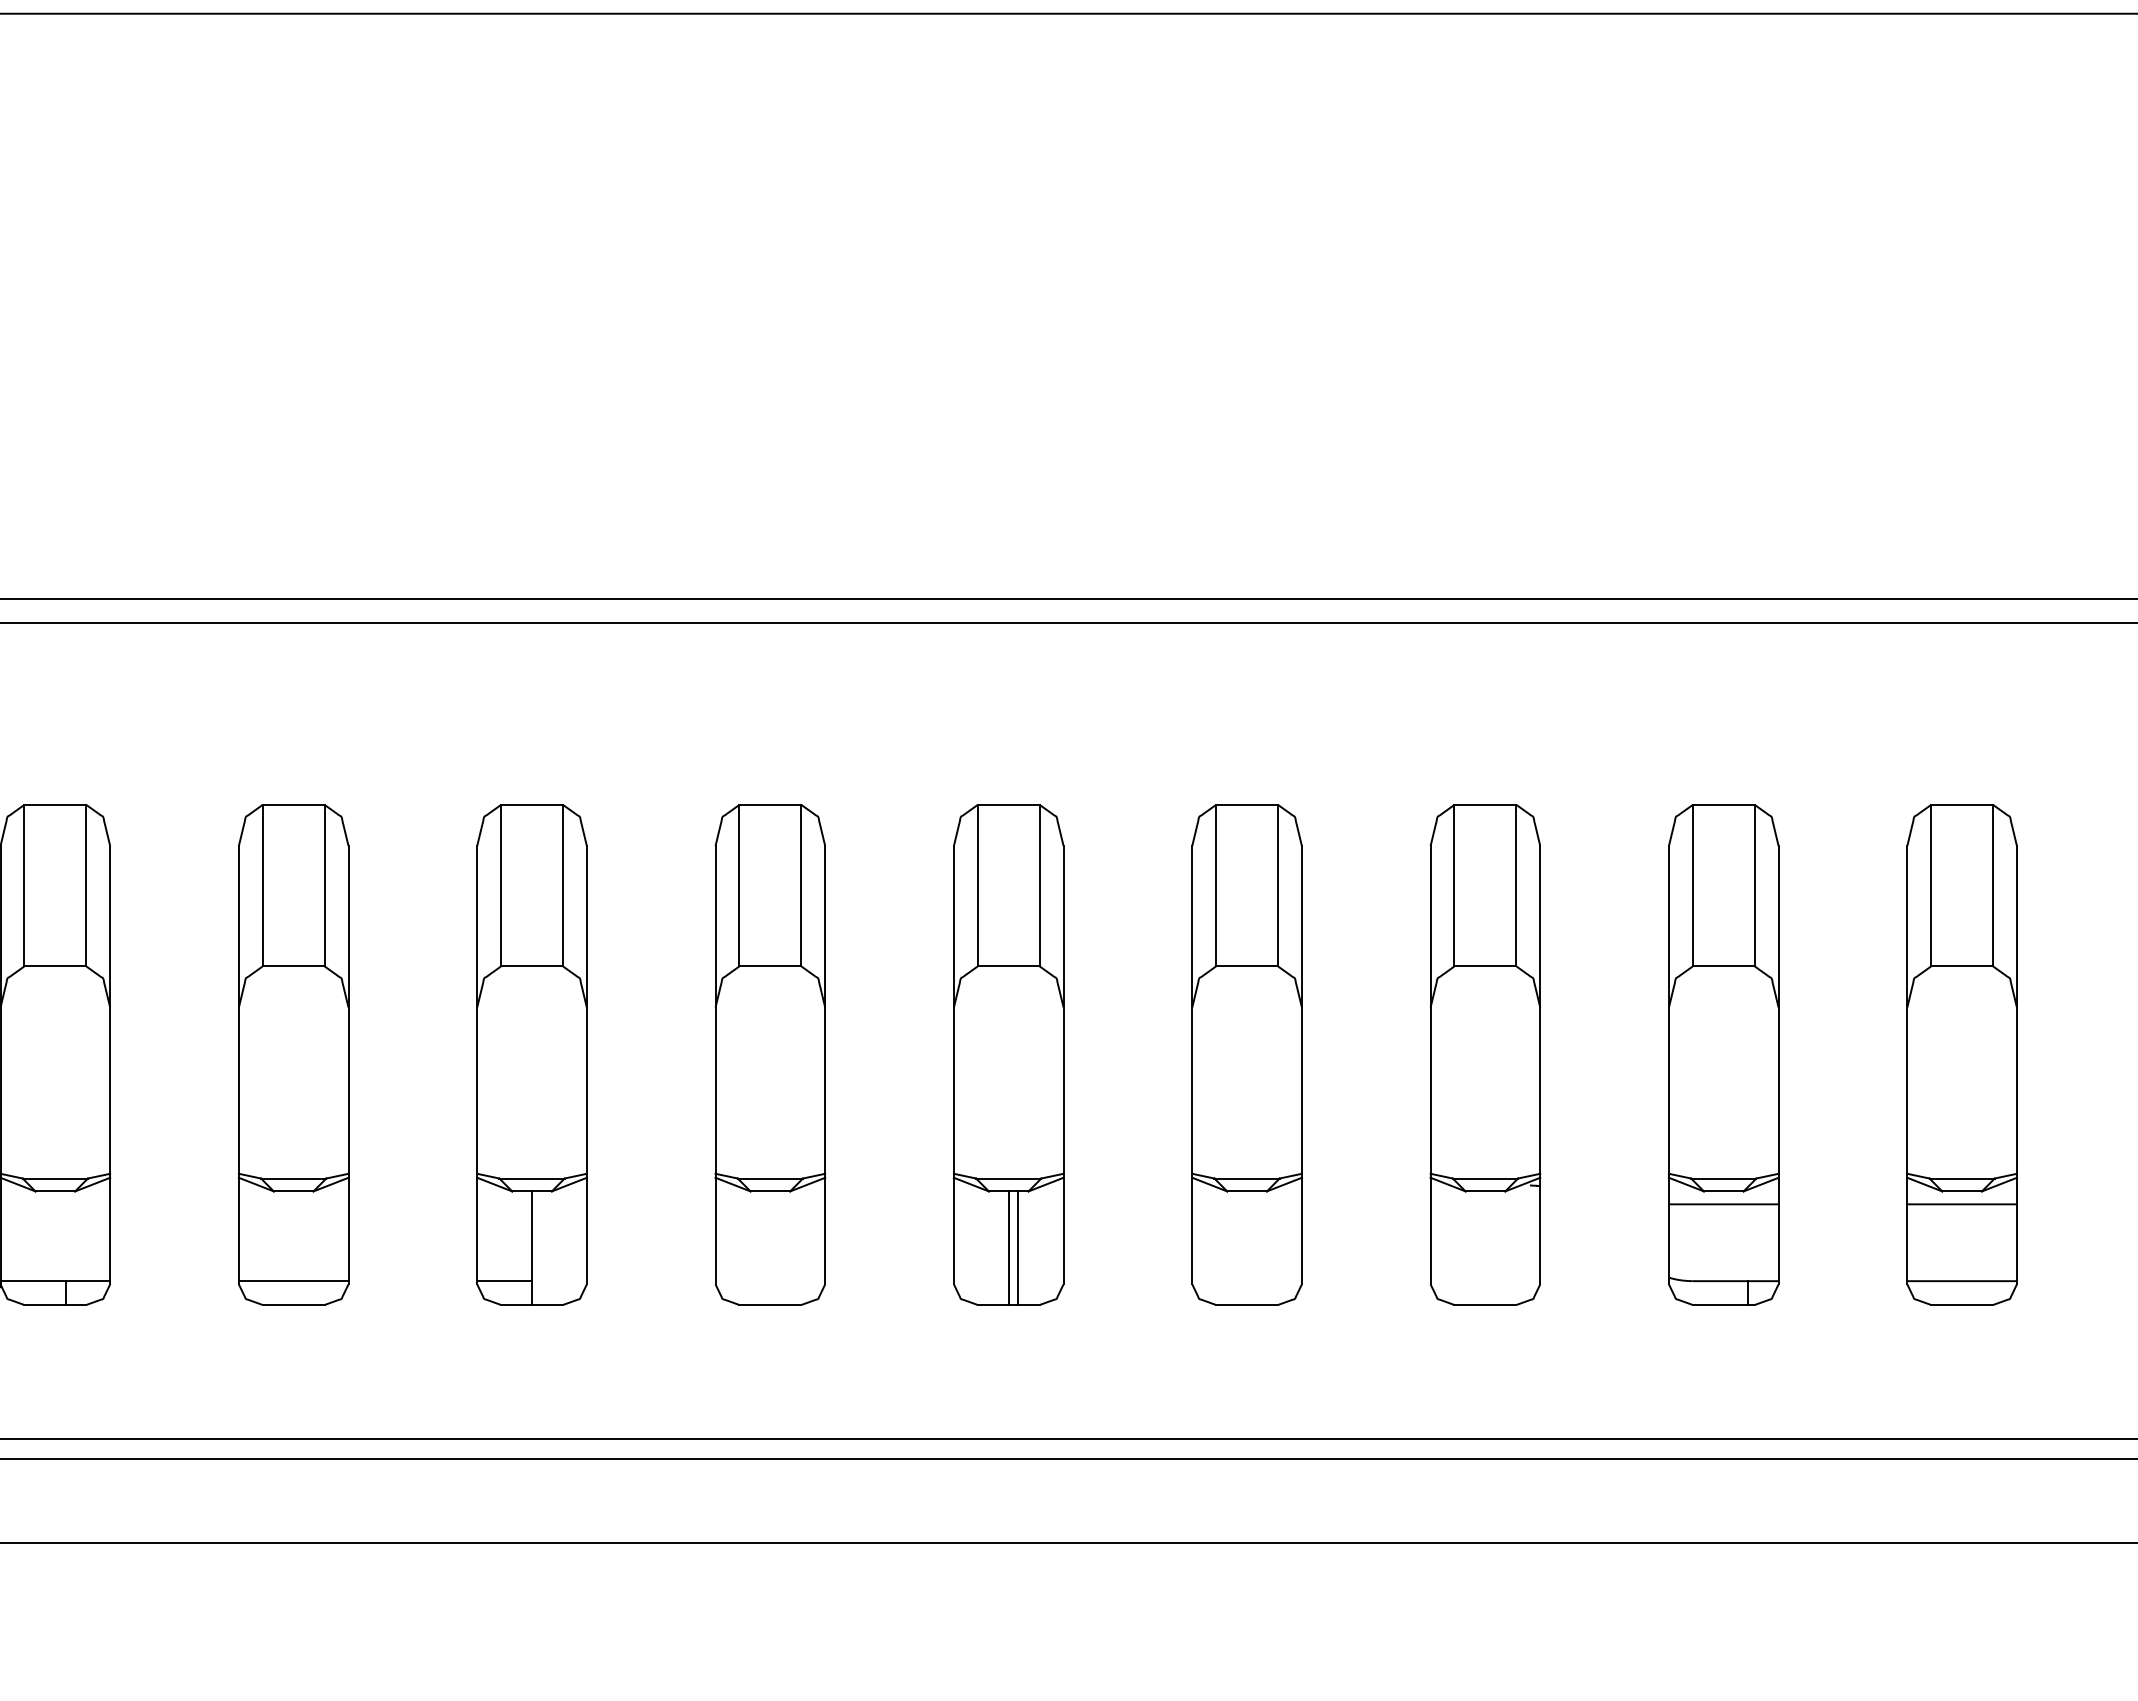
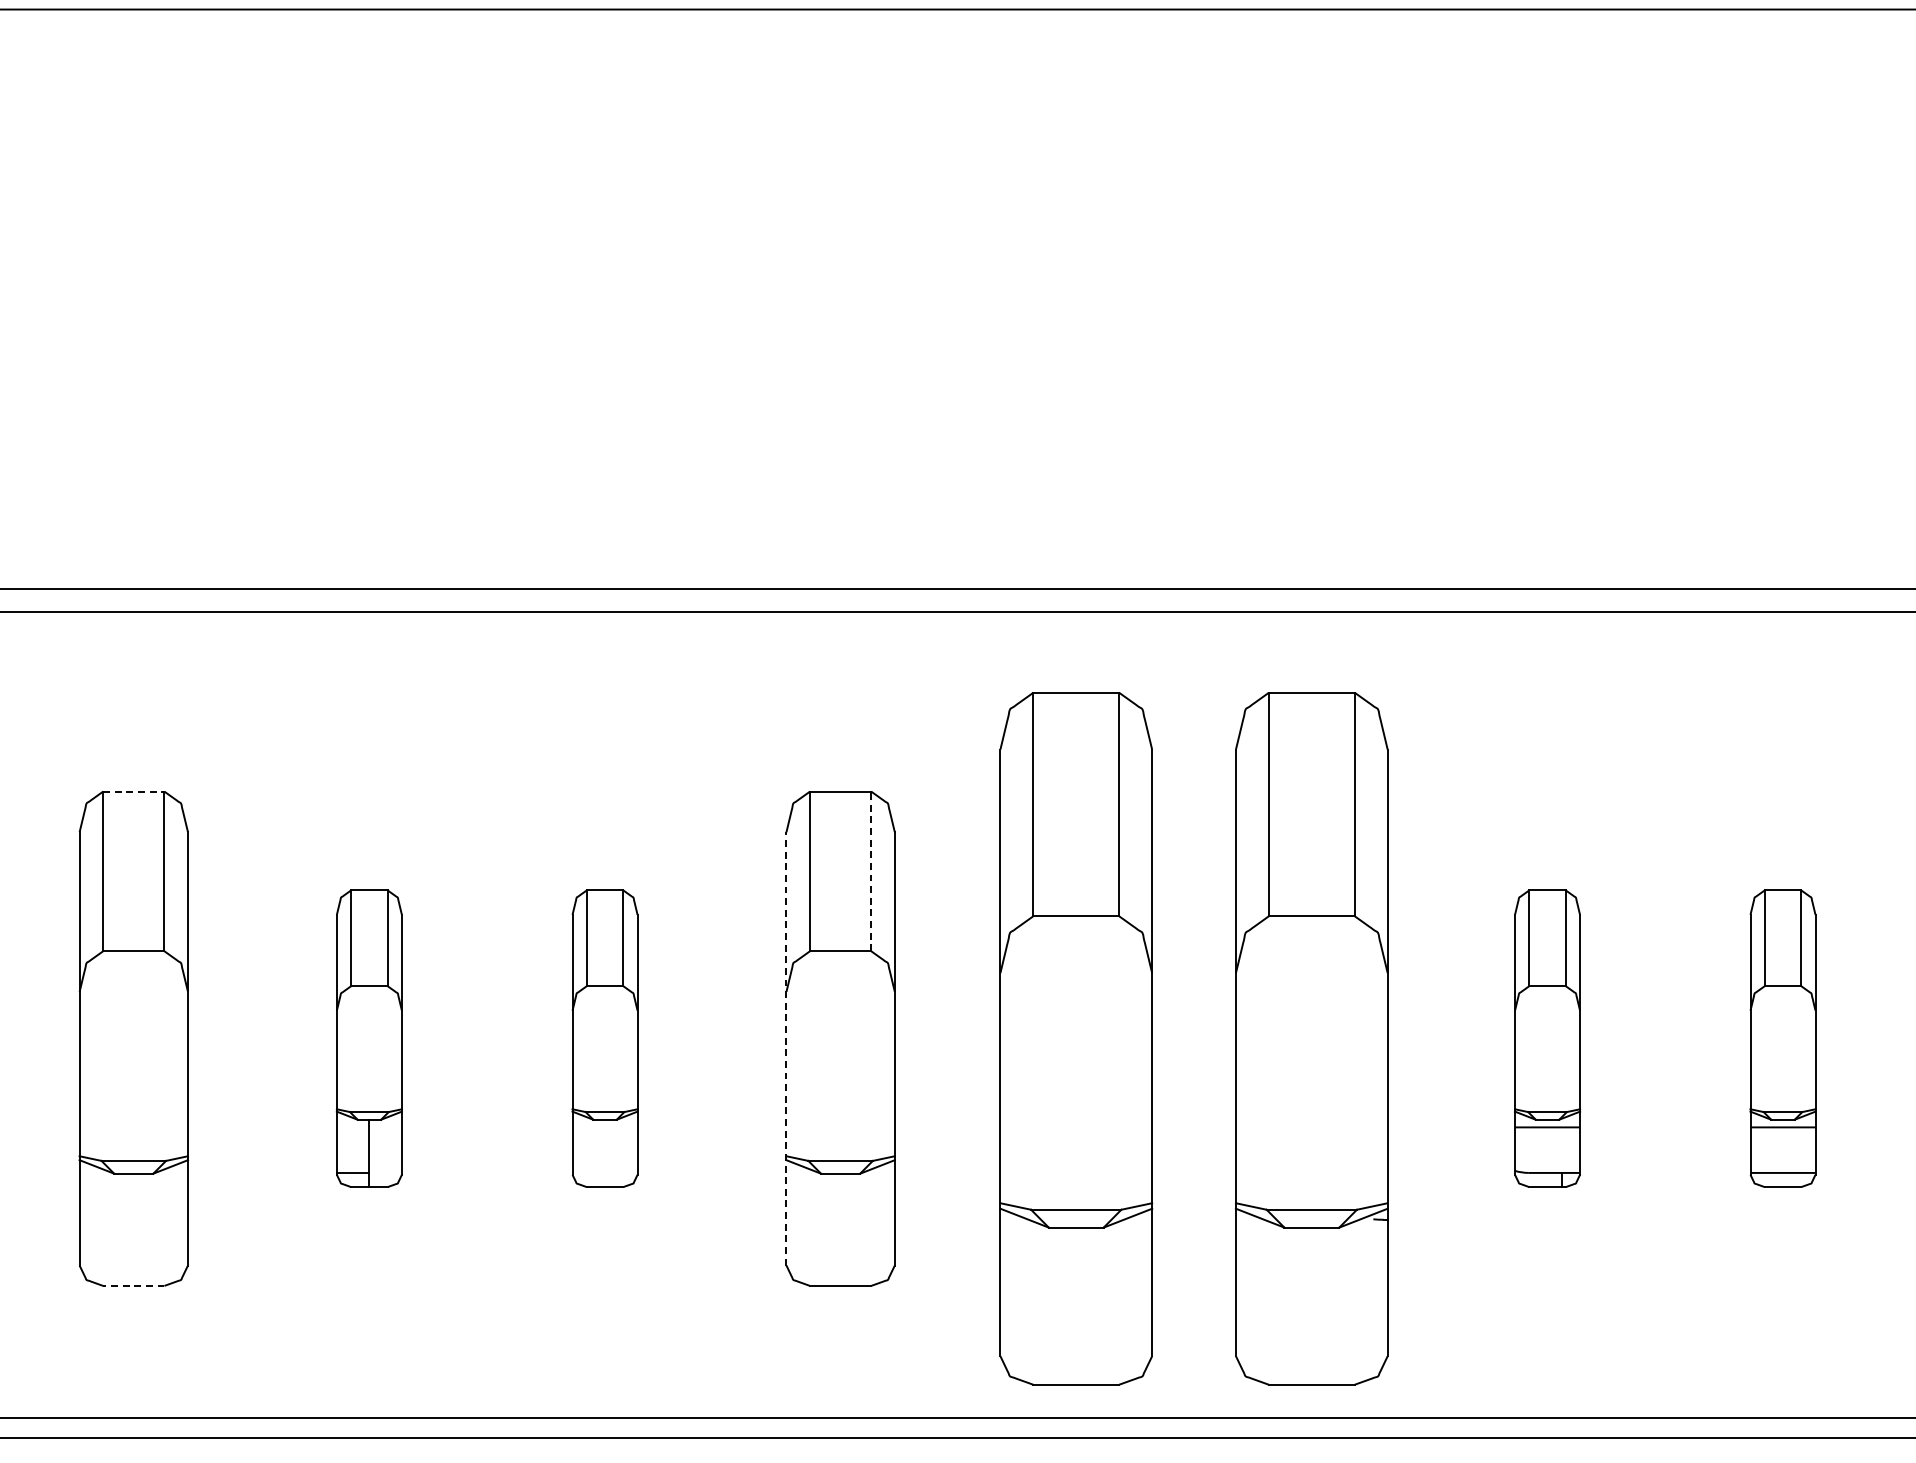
line: (293, 804) -> (133, 791), solid -> dashed
line: (1039, 885) -> (871, 871), solid -> dashed
part: (531, 1054) -> (368, 1038), size x0.6
part: (770, 1054) -> (605, 1038), size x0.6
part: (1246, 1054) -> (1075, 1038), size x1.4
part: (1485, 1054) -> (1311, 1038), size x1.4
part: (1723, 1054) -> (1547, 1038), size x0.6
part: (1961, 1054) -> (1782, 1038), size x0.6
line: (953, 1064) -> (786, 1048), solid -> dashed
line: (1008, 1247) -> (840, 1229), removed
line: (1018, 1247) -> (850, 1229), removed
line: (293, 1281) -> (133, 1262), removed
line: (293, 1304) -> (133, 1285), solid -> dashed

